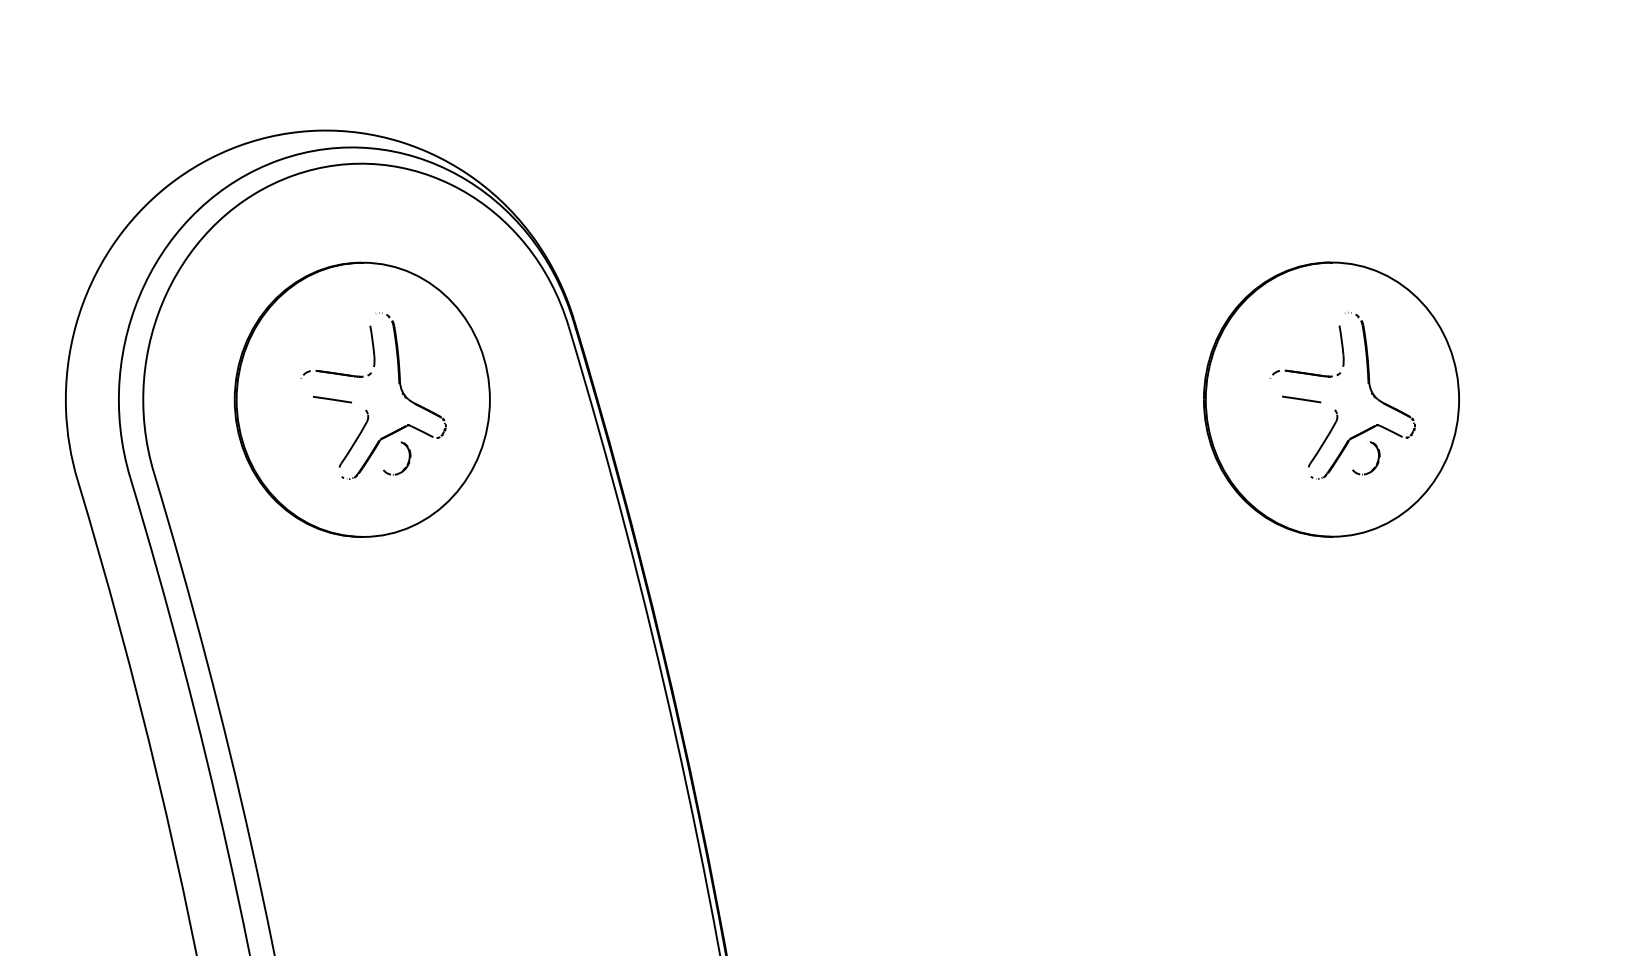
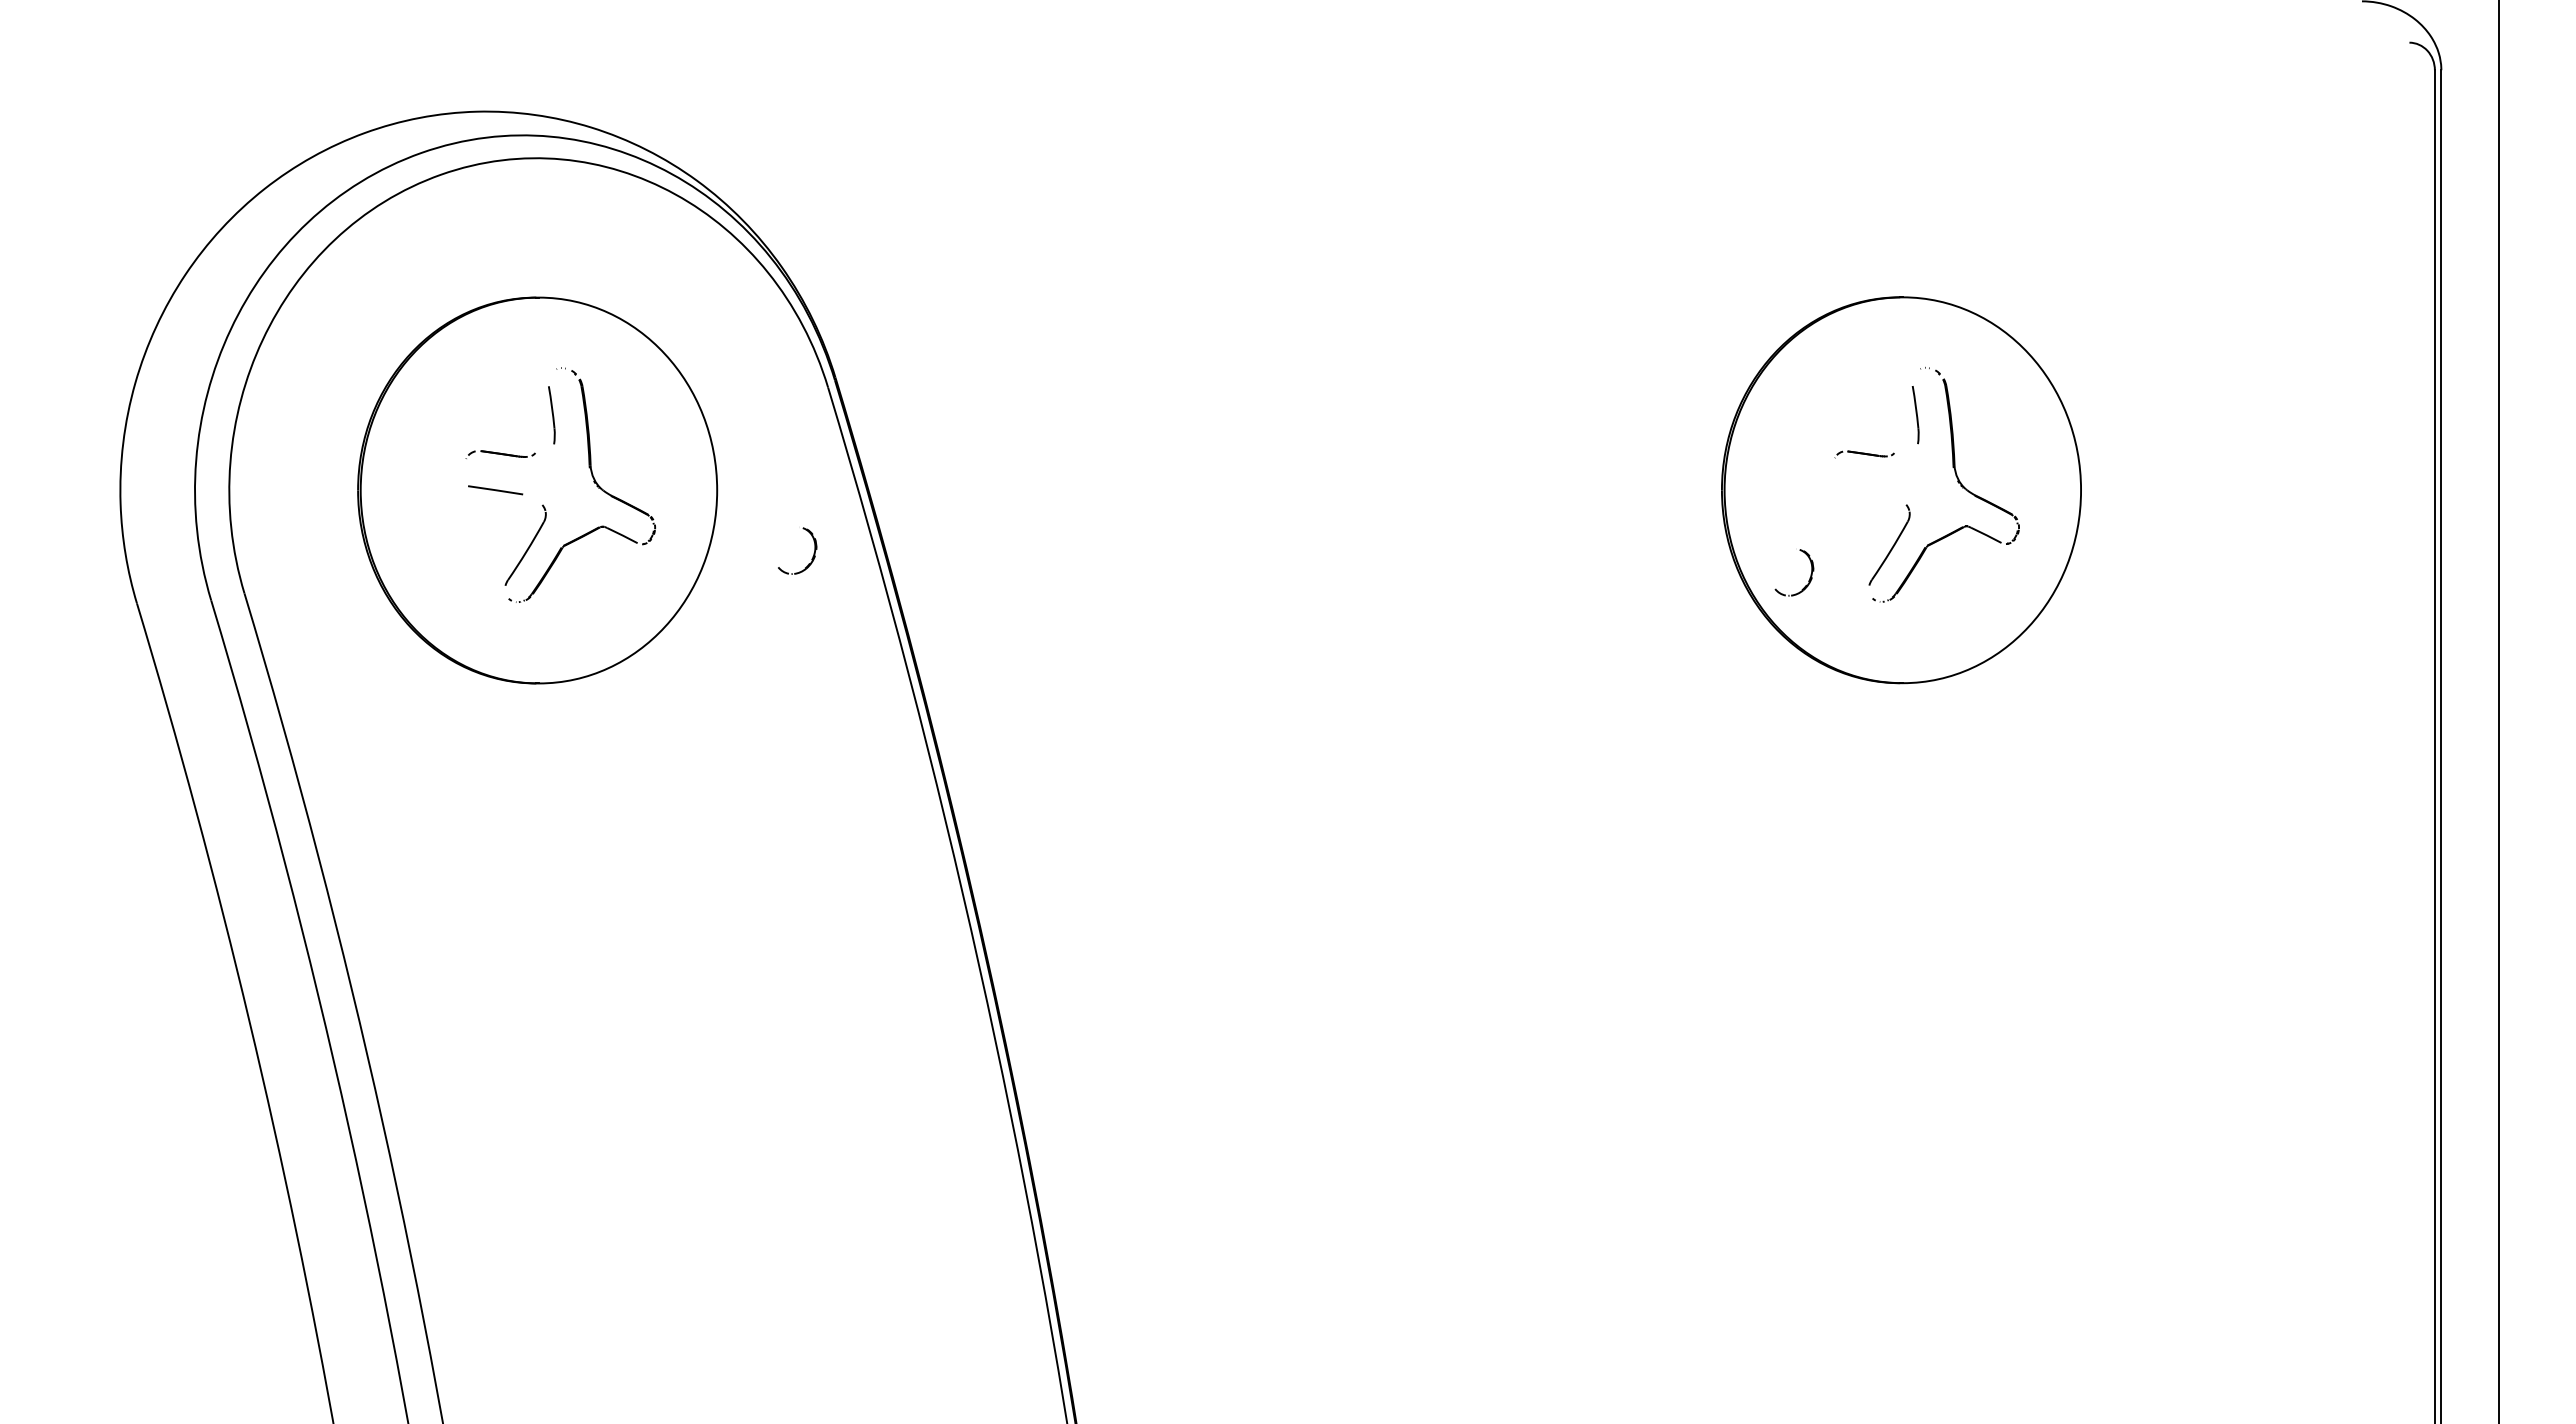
part: (335, 374) -> (500, 454), size x0.7
part: (1305, 374) -> (1864, 454), size x0.6
line: (1301, 399) -> (1859, 489), removed
part: (1376, 461) -> (1809, 577), moved
part: (407, 463) -> (811, 558), moved

